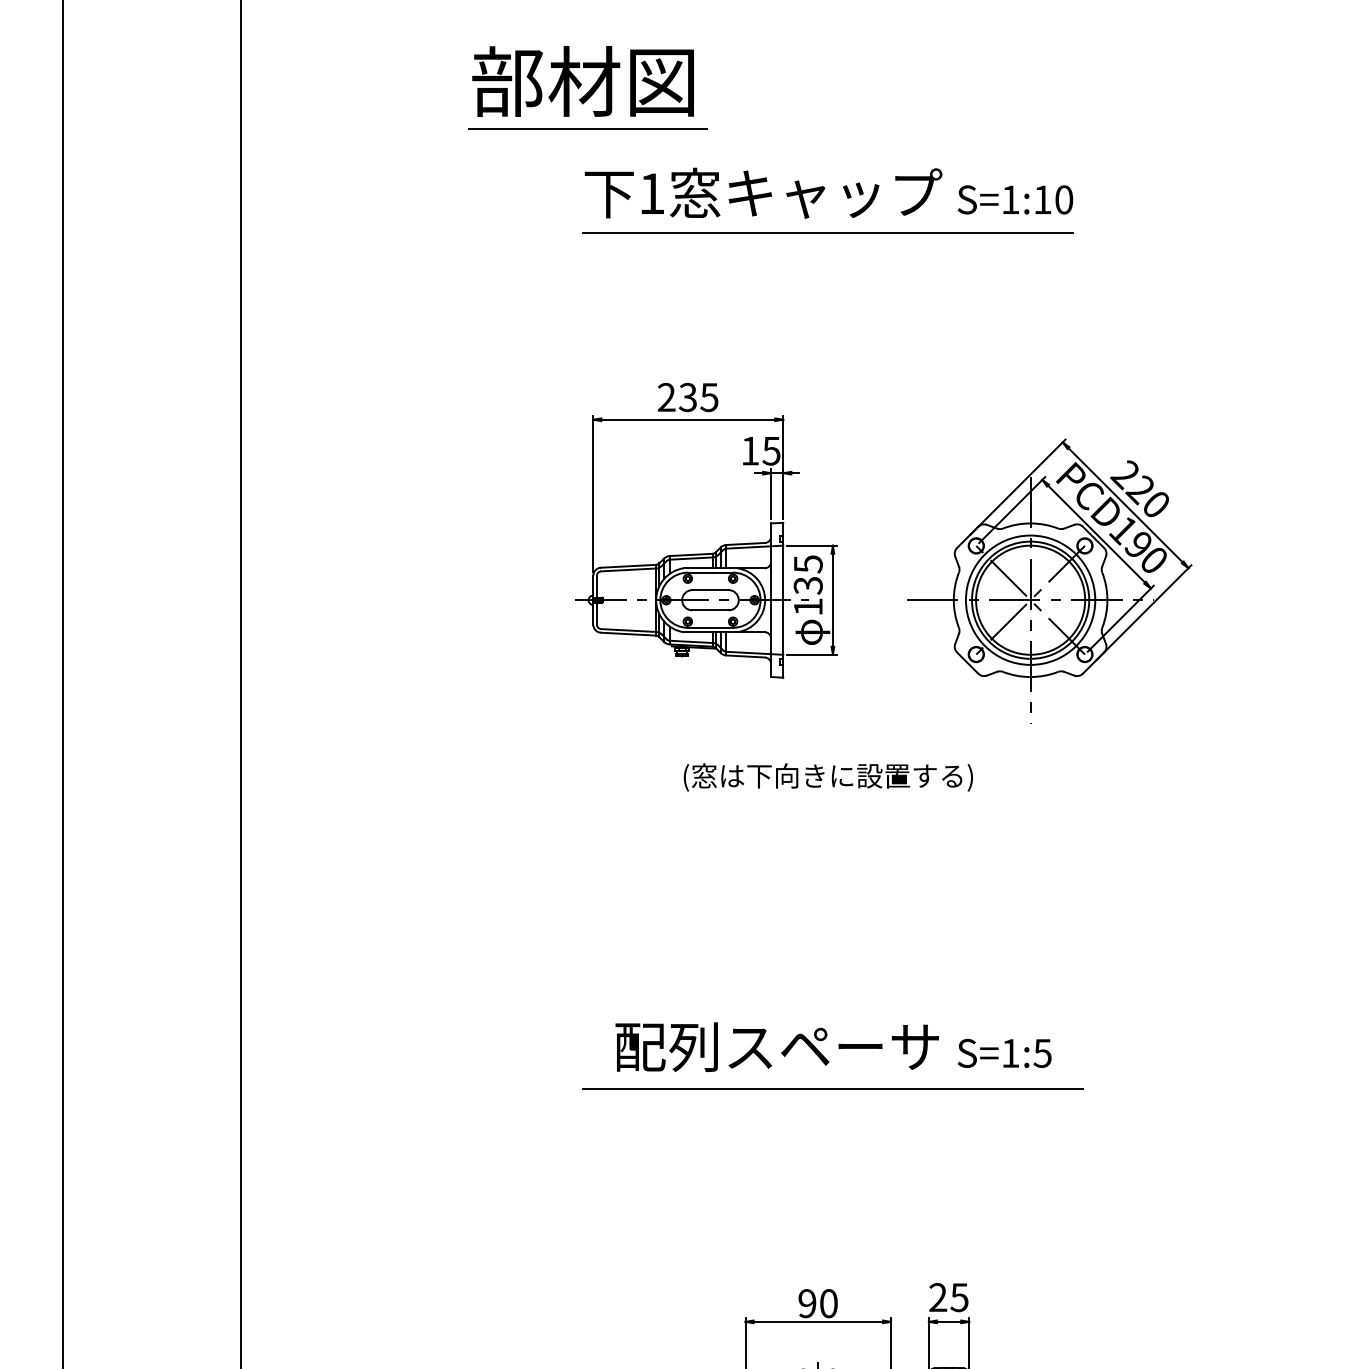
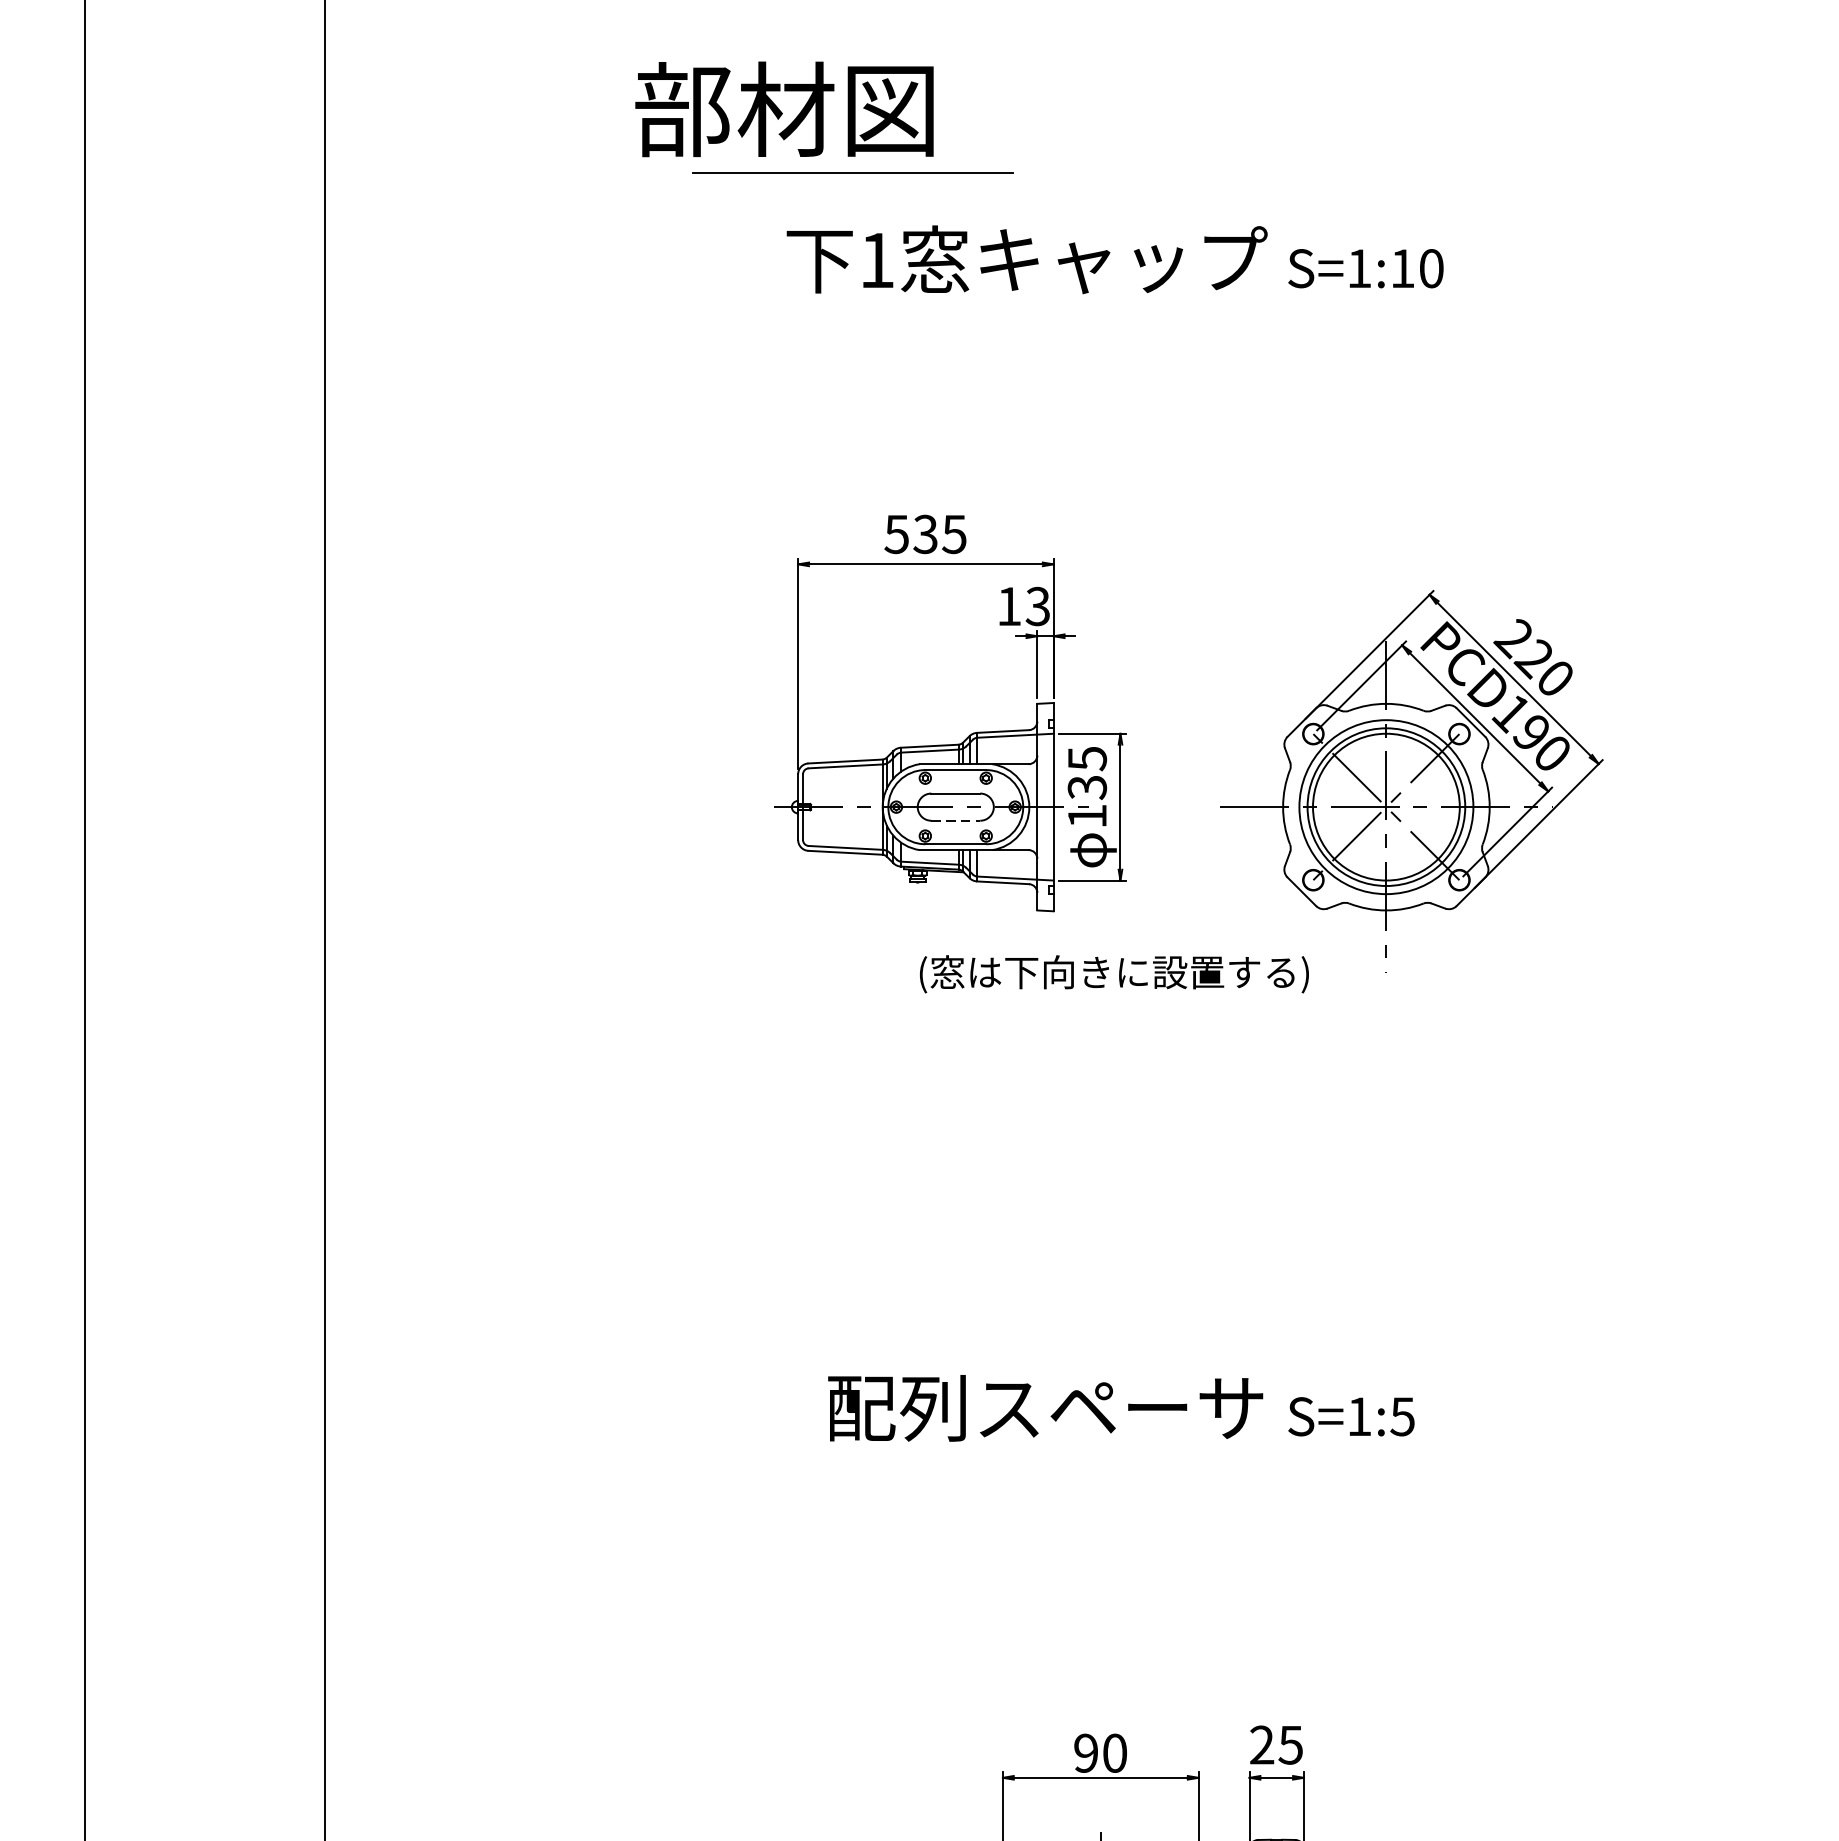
line: (587, 128) -> (852, 172), moved
line: (828, 232) -> (1114, 312), removed
text: (666, 397) -> (896, 534), 235 -> 535
text: (771, 450) -> (1037, 605), 15 -> 13
line: (710, 610) -> (955, 820), solid -> dashed
text: (827, 777) -> (1113, 974), moved
line: (832, 1088) -> (1119, 1463), removed

